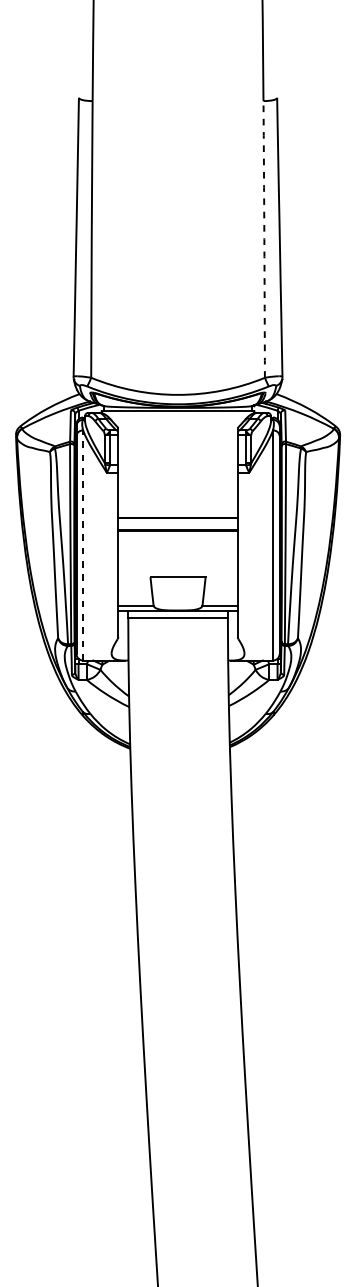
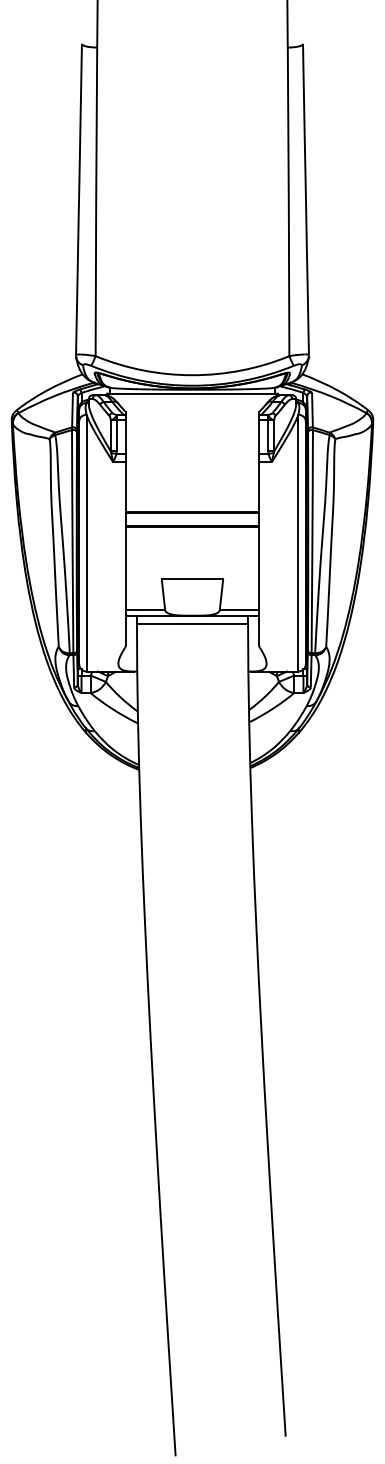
arc: (264, 239) -> (288, 201), dashed -> solid
line: (83, 544) -> (86, 542), dashed -> solid

